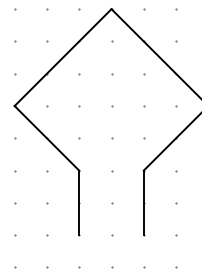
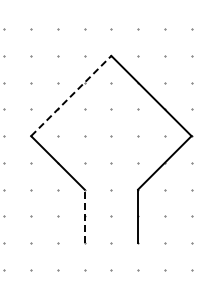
line: (63, 58) -> (71, 96), solid -> dashed
line: (79, 203) -> (84, 216), solid -> dashed

